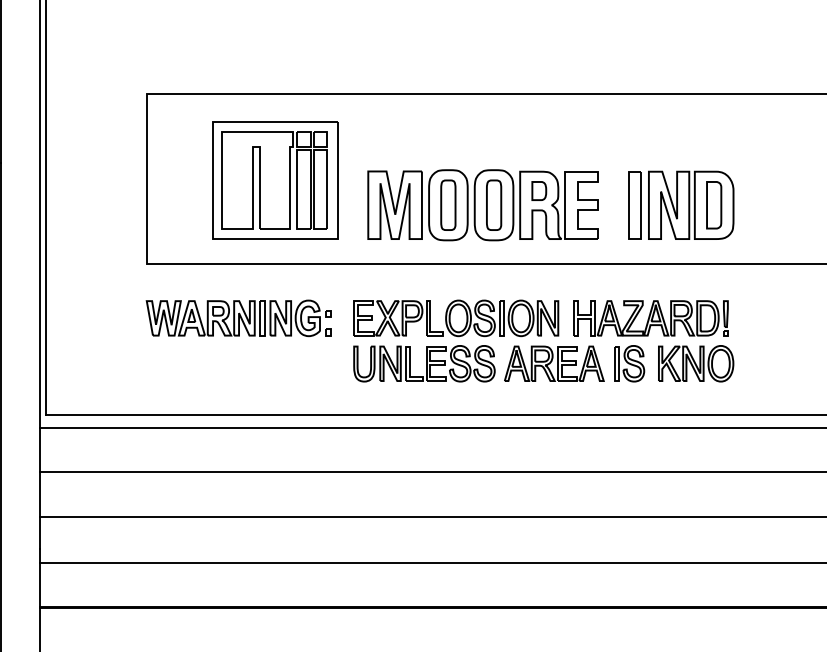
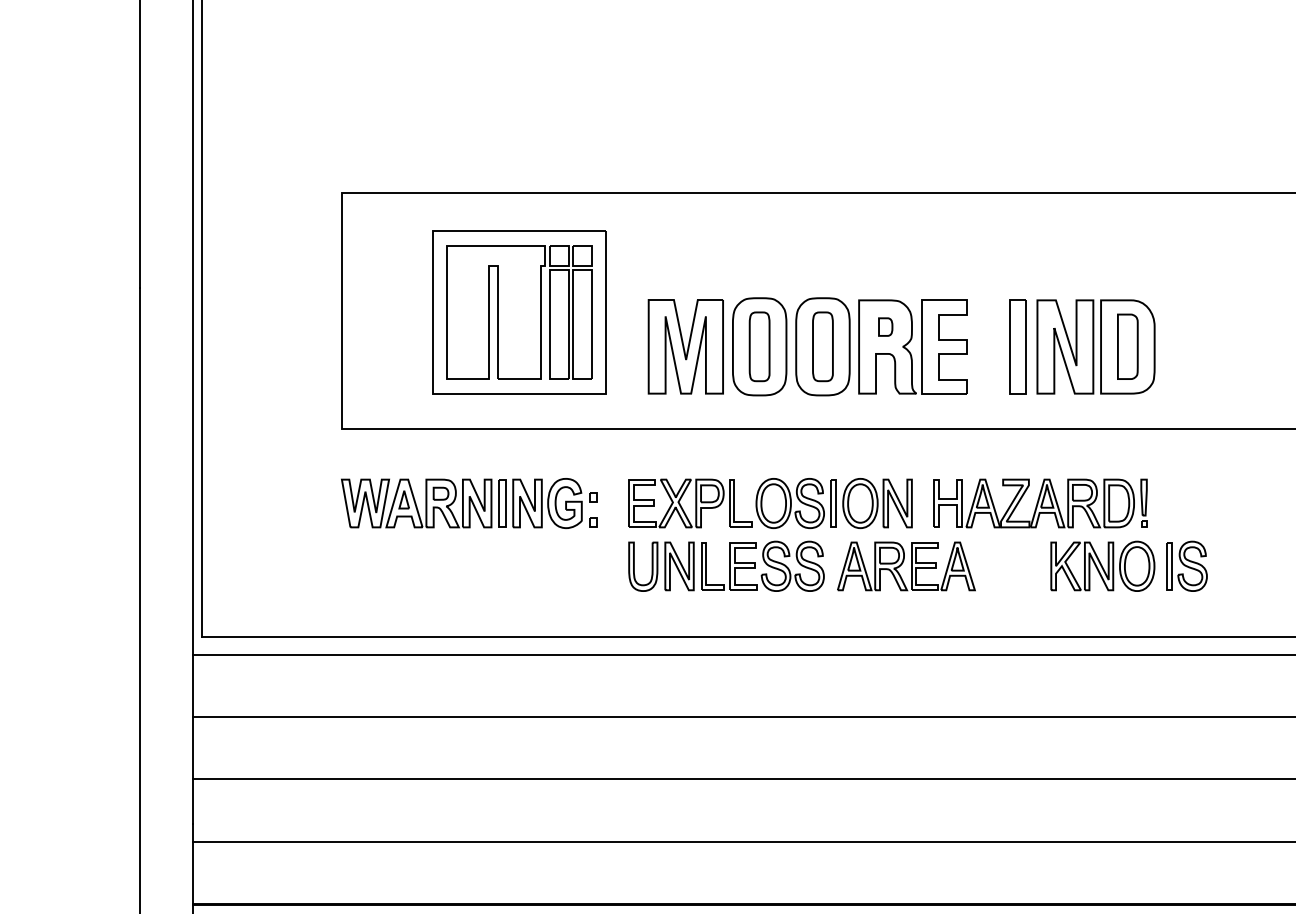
part: (539, 190) -> (885, 326), size x0.7
part: (629, 363) -> (1186, 565), moved

